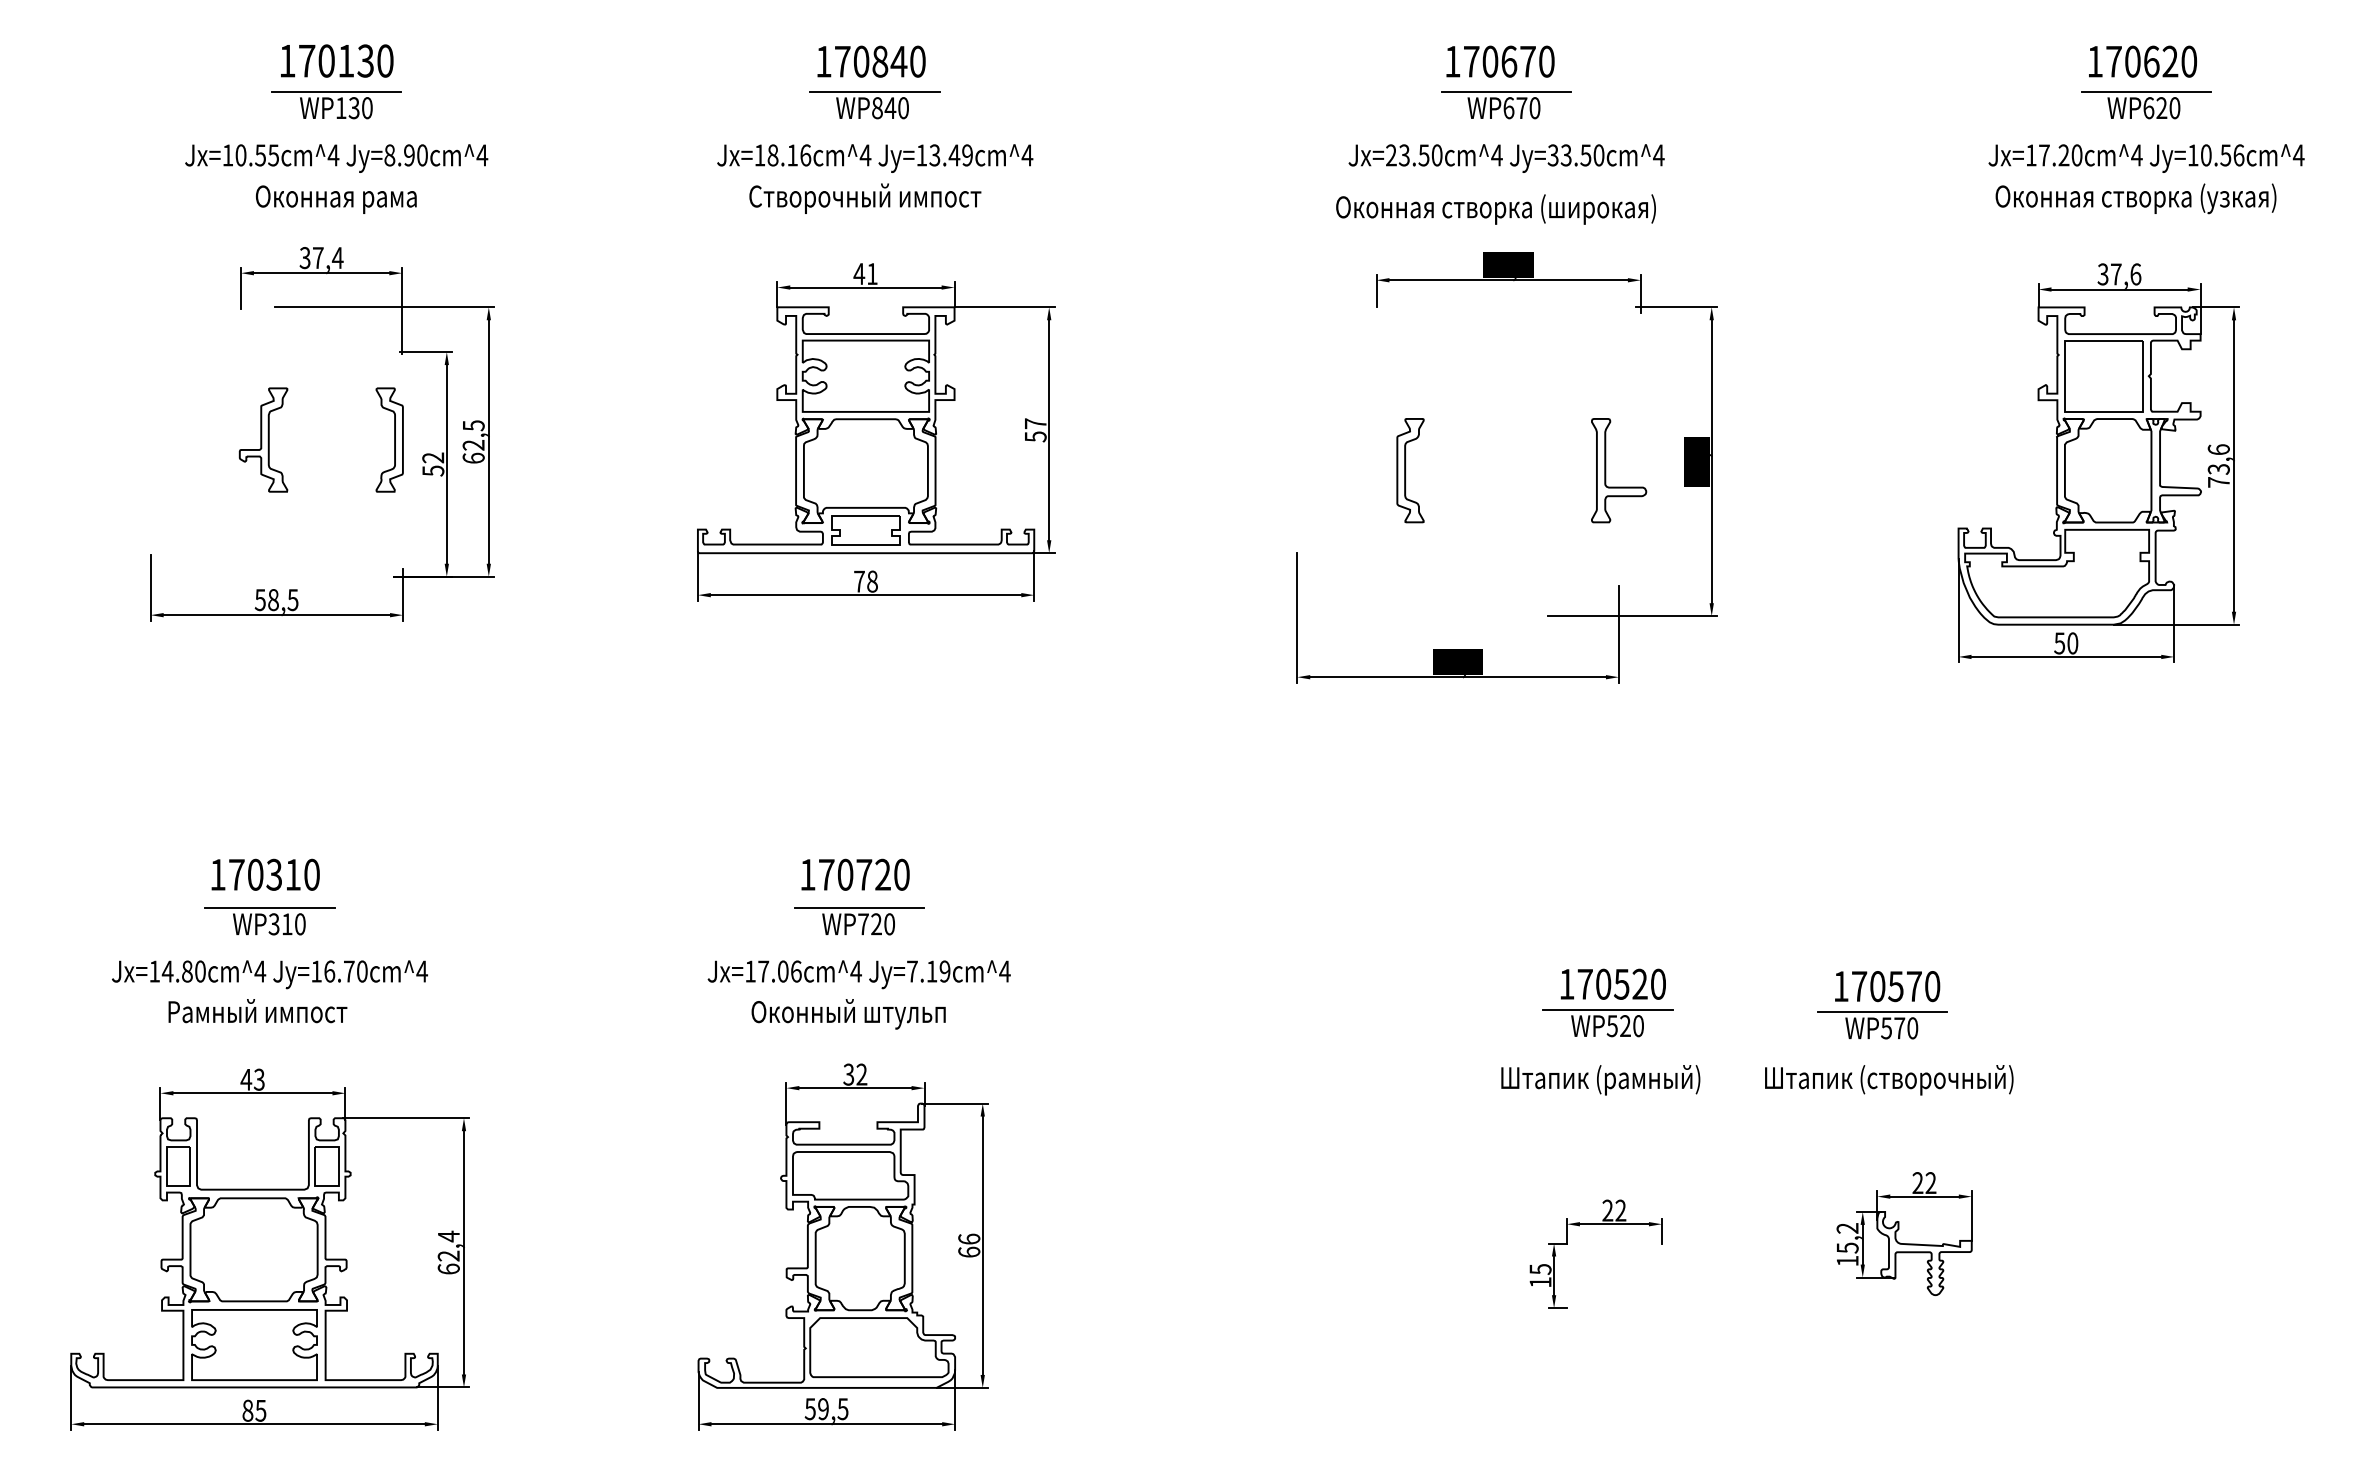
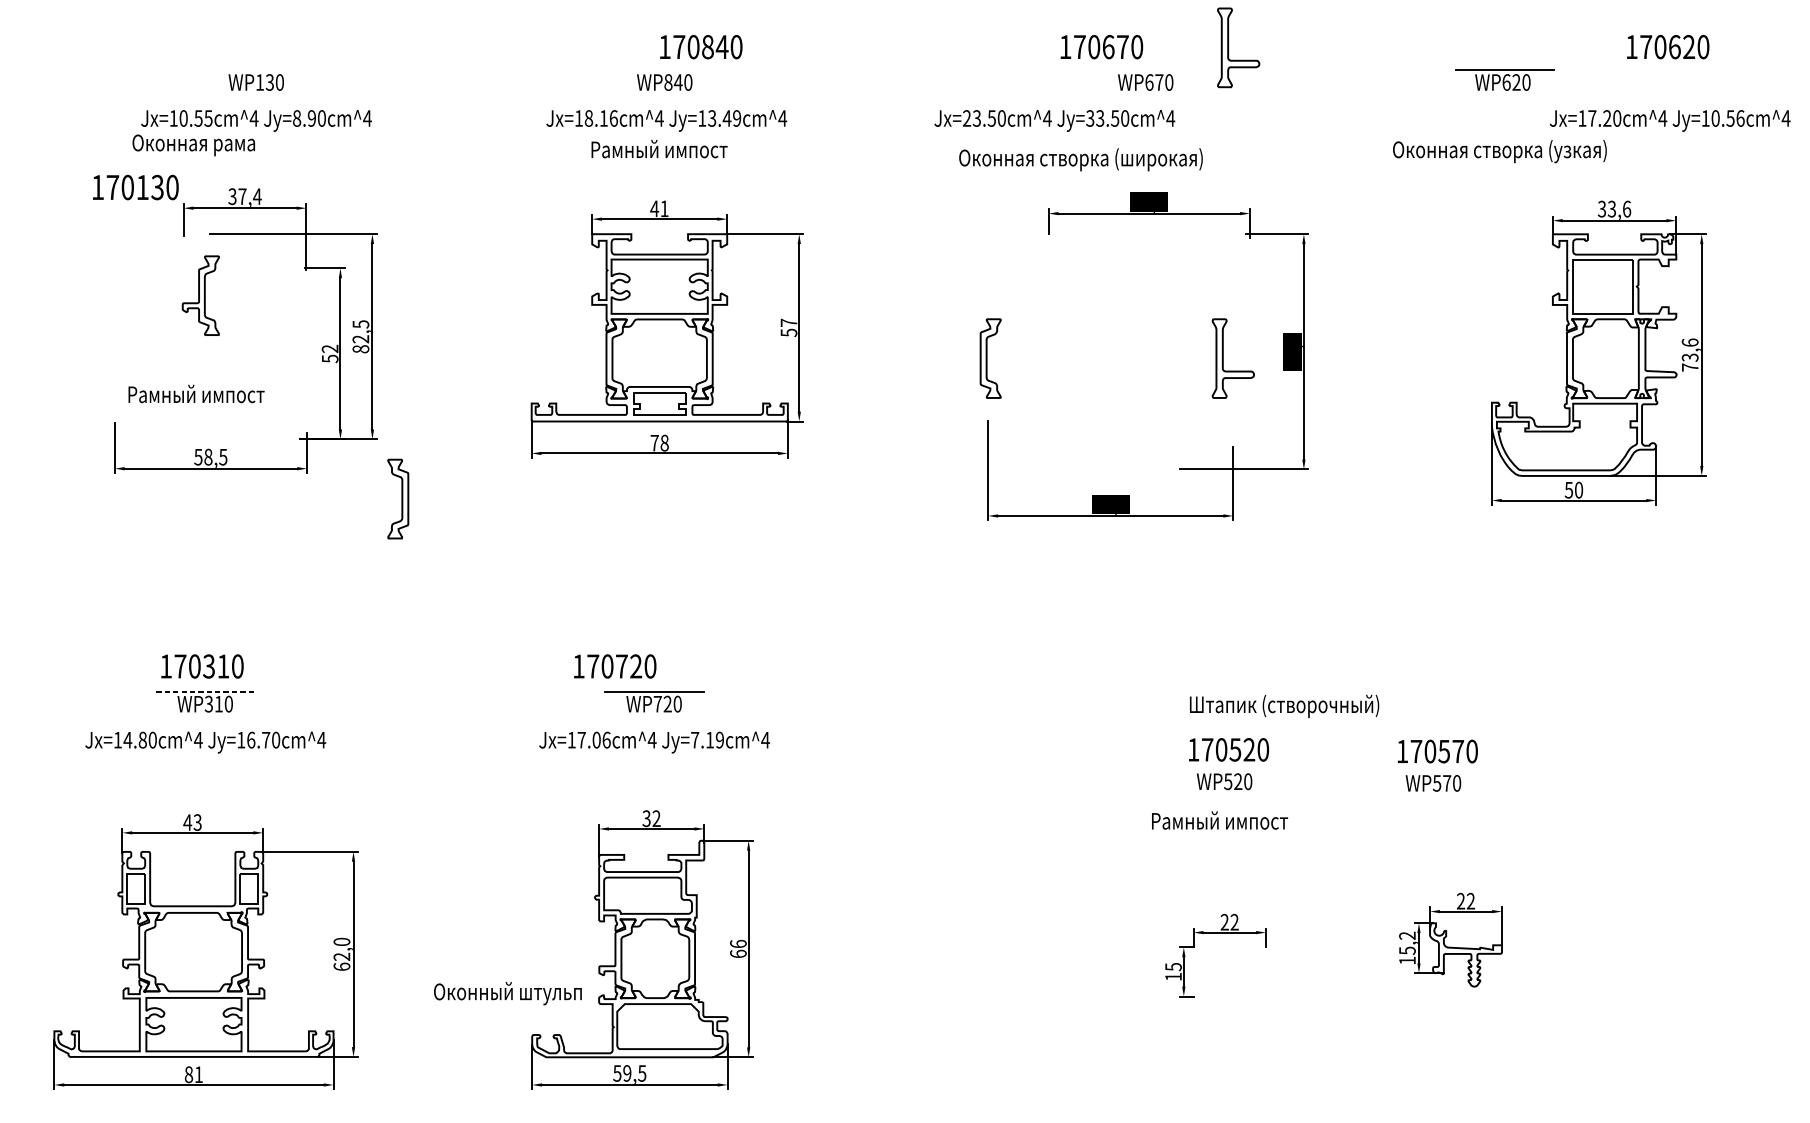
text: (337, 60) -> (136, 187), moved
text: (871, 61) -> (701, 46), moved
text: (1500, 61) -> (1101, 46), moved
text: (2142, 61) -> (1667, 46), moved
part: (1613, 62) -> (1229, 47), added
line: (336, 91) -> (256, 69), removed
line: (874, 91) -> (666, 69), removed
line: (1506, 91) -> (1147, 69), removed
part: (2146, 105) -> (1504, 80), moved
text: (1506, 158) -> (1054, 120), moved
text: (2146, 158) -> (1670, 120), moved
text: (865, 198) -> (659, 151), Створочный импост -> Рамный импост
text: (2135, 198) -> (1499, 151), moved
text: (336, 199) -> (193, 145), moved
text: (1495, 209) -> (1080, 159), moved
text: (2115, 274) -> (1611, 209), 37,6 -> 33,6
part: (263, 439) -> (200, 295), moved
part: (389, 439) -> (398, 498), moved
text: (473, 457) -> (360, 348), 62,5 -> 82,5
part: (1410, 470) -> (990, 358), moved
text: (855, 874) -> (615, 666), moved
line: (269, 907) -> (205, 691), solid -> dashed
line: (1607, 1009) -> (1224, 769), removed
text: (257, 1011) -> (196, 394), moved
line: (1881, 1011) -> (1433, 770), removed
text: (848, 1014) -> (507, 993), moved
text: (1600, 1080) -> (1219, 823), Штапик (рамный) -> Рамный импост
text: (1889, 1080) -> (1284, 706), moved
text: (448, 1236) -> (341, 941), 62,4 -> 62,0
text: (260, 1410) -> (198, 1074), 85 -> 81

